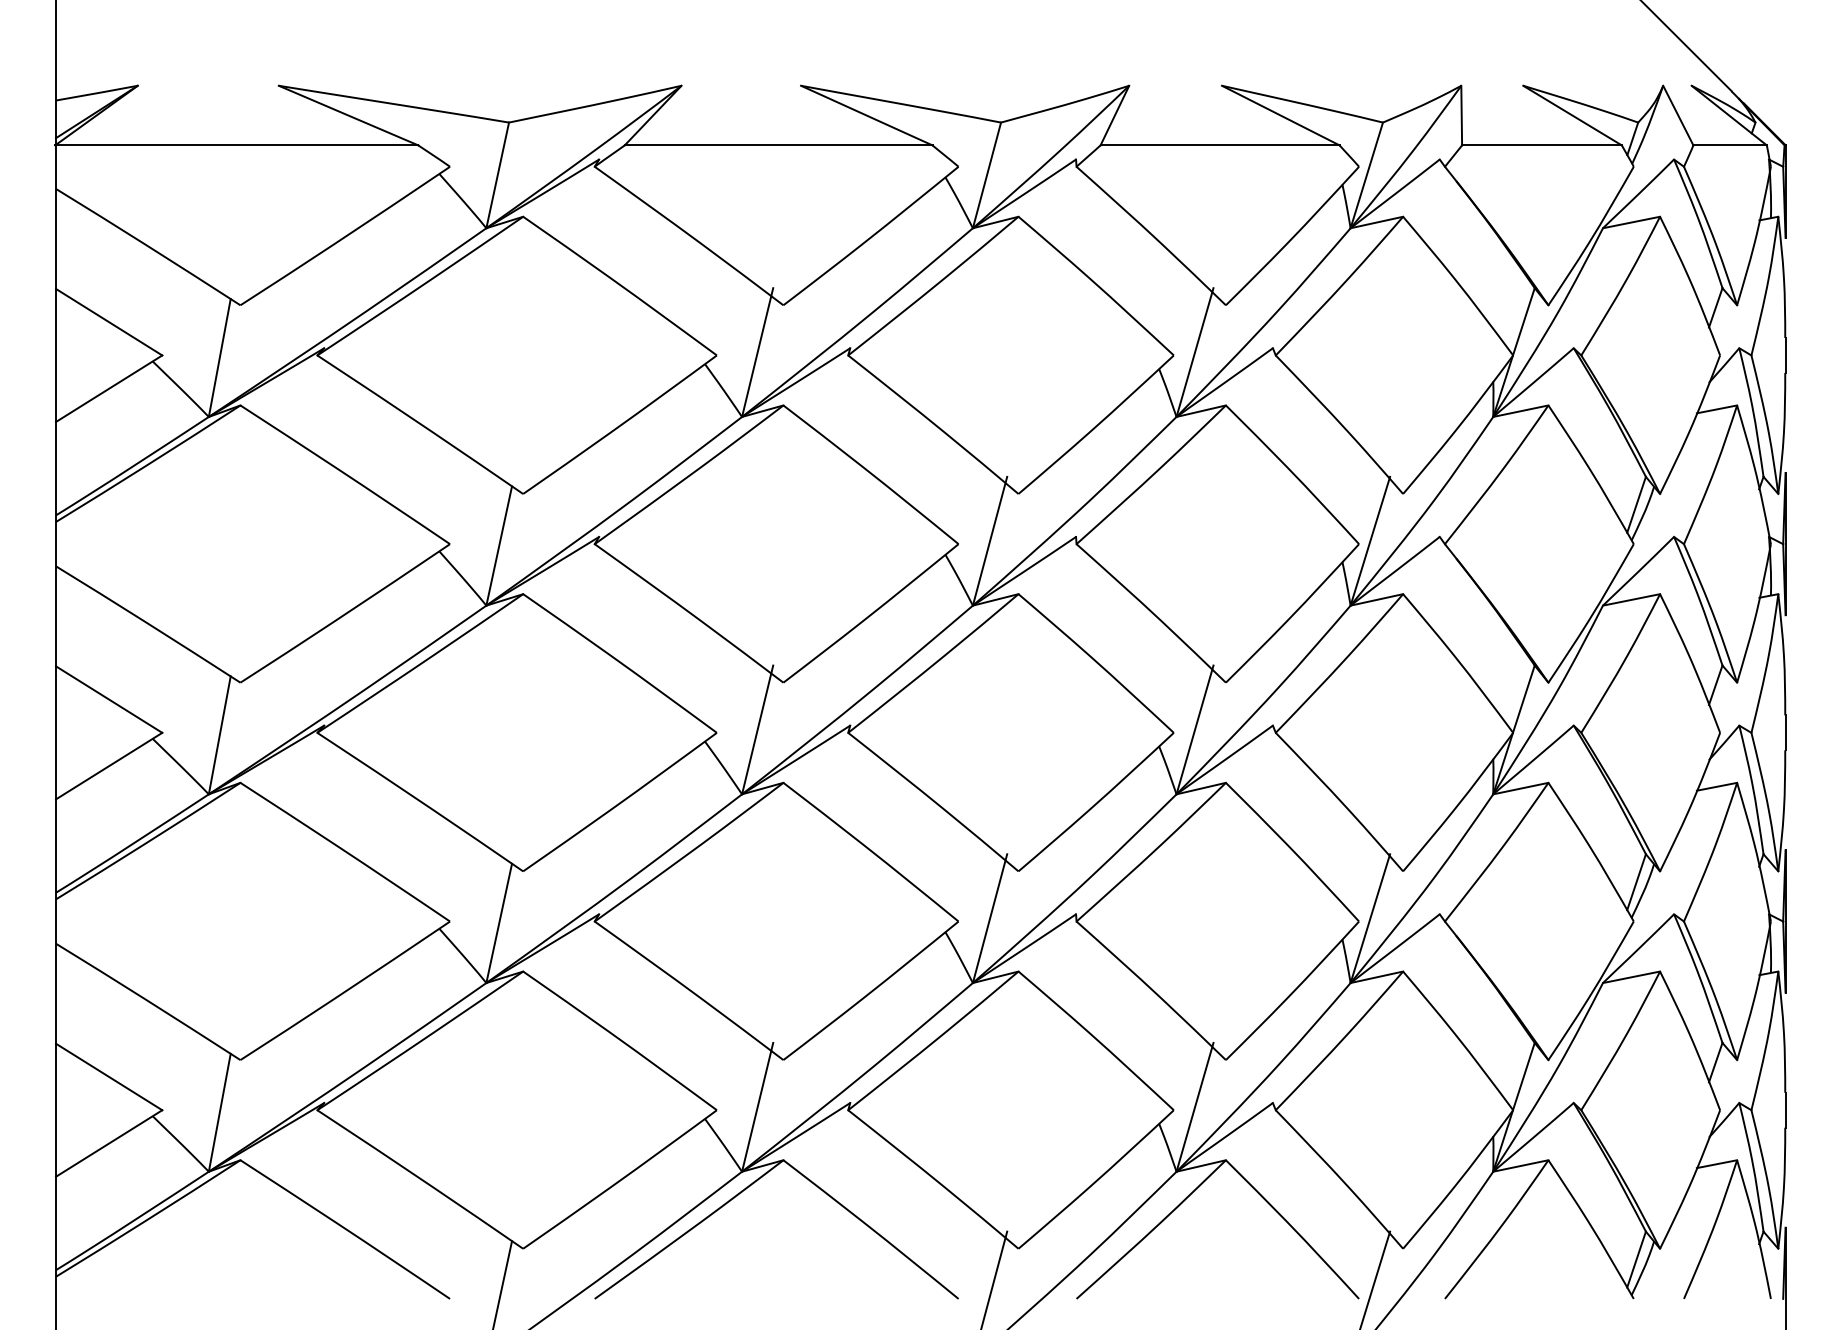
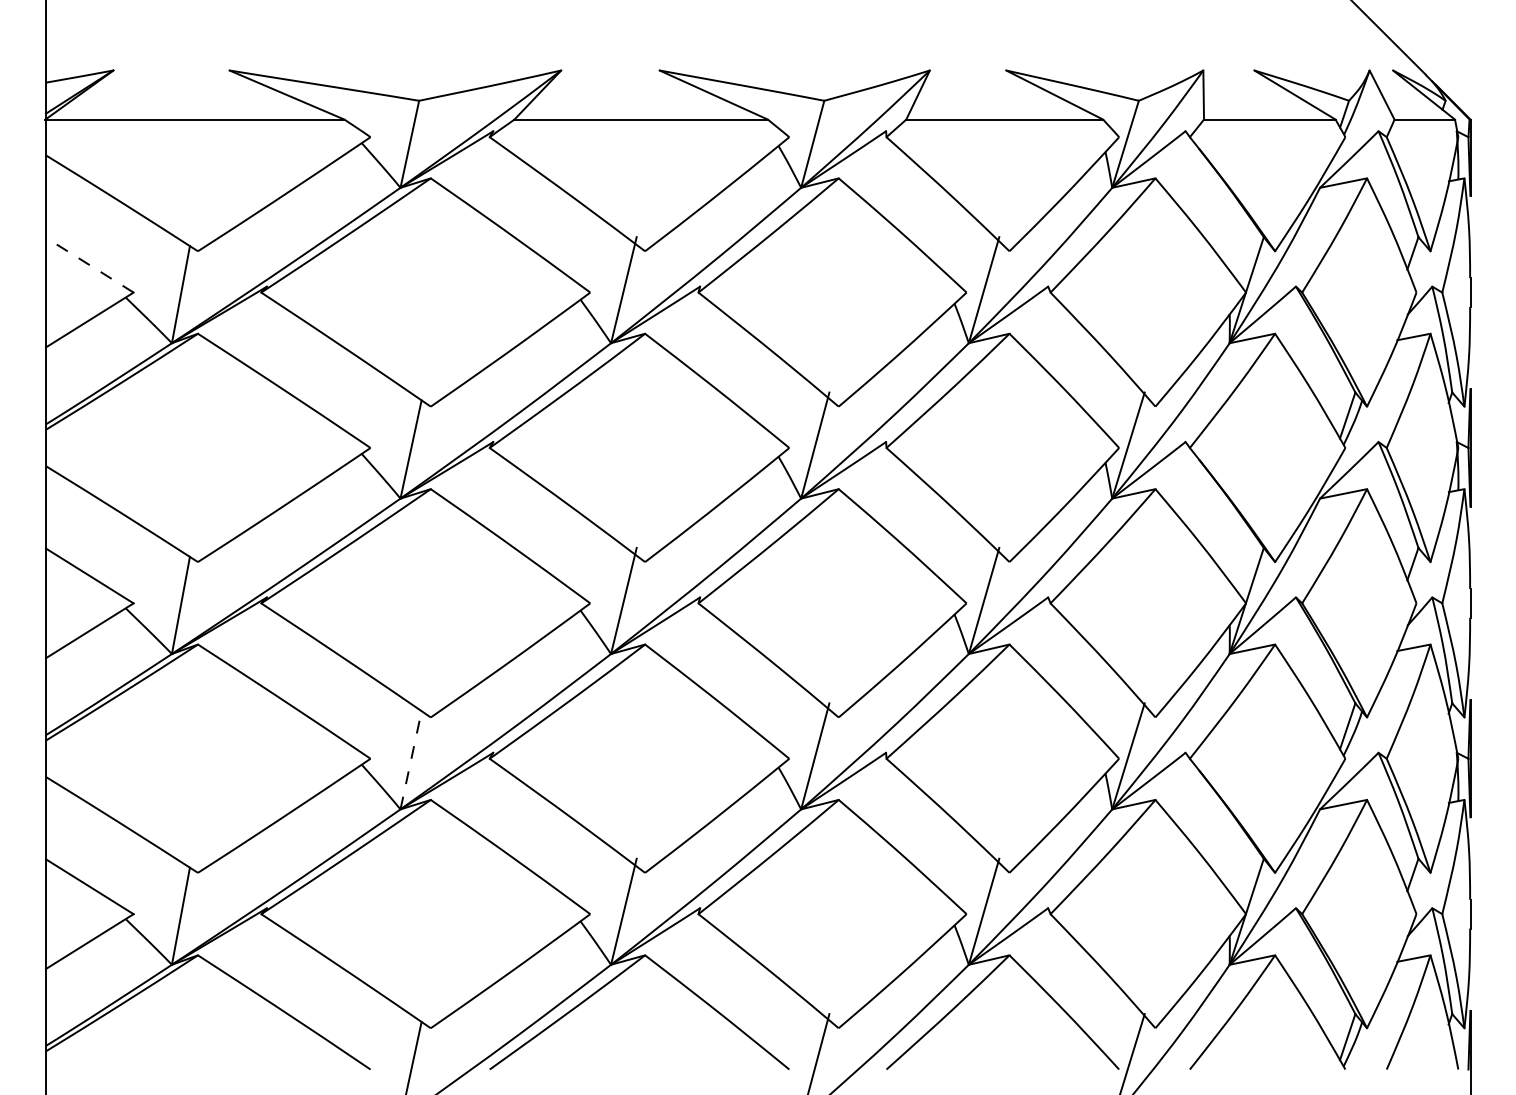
line: (108, 322) -> (89, 265), solid -> dashed
line: (499, 922) -> (411, 759), solid -> dashed

